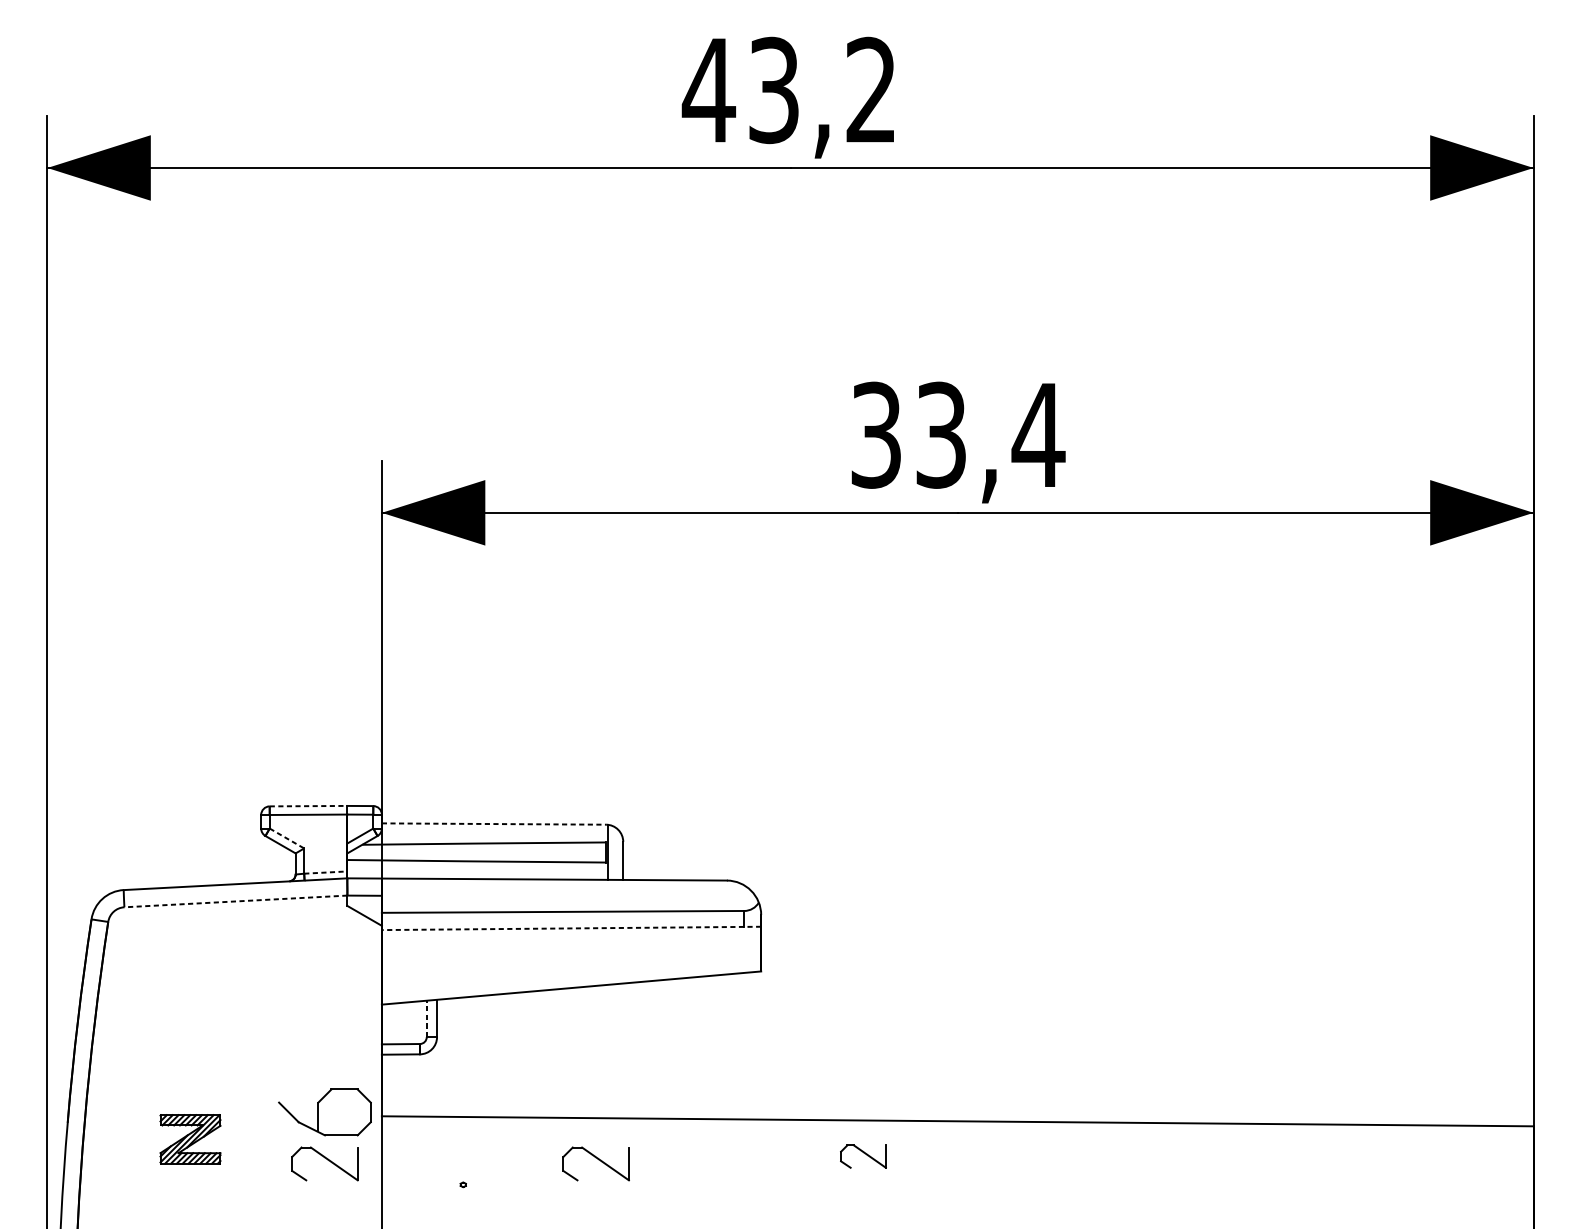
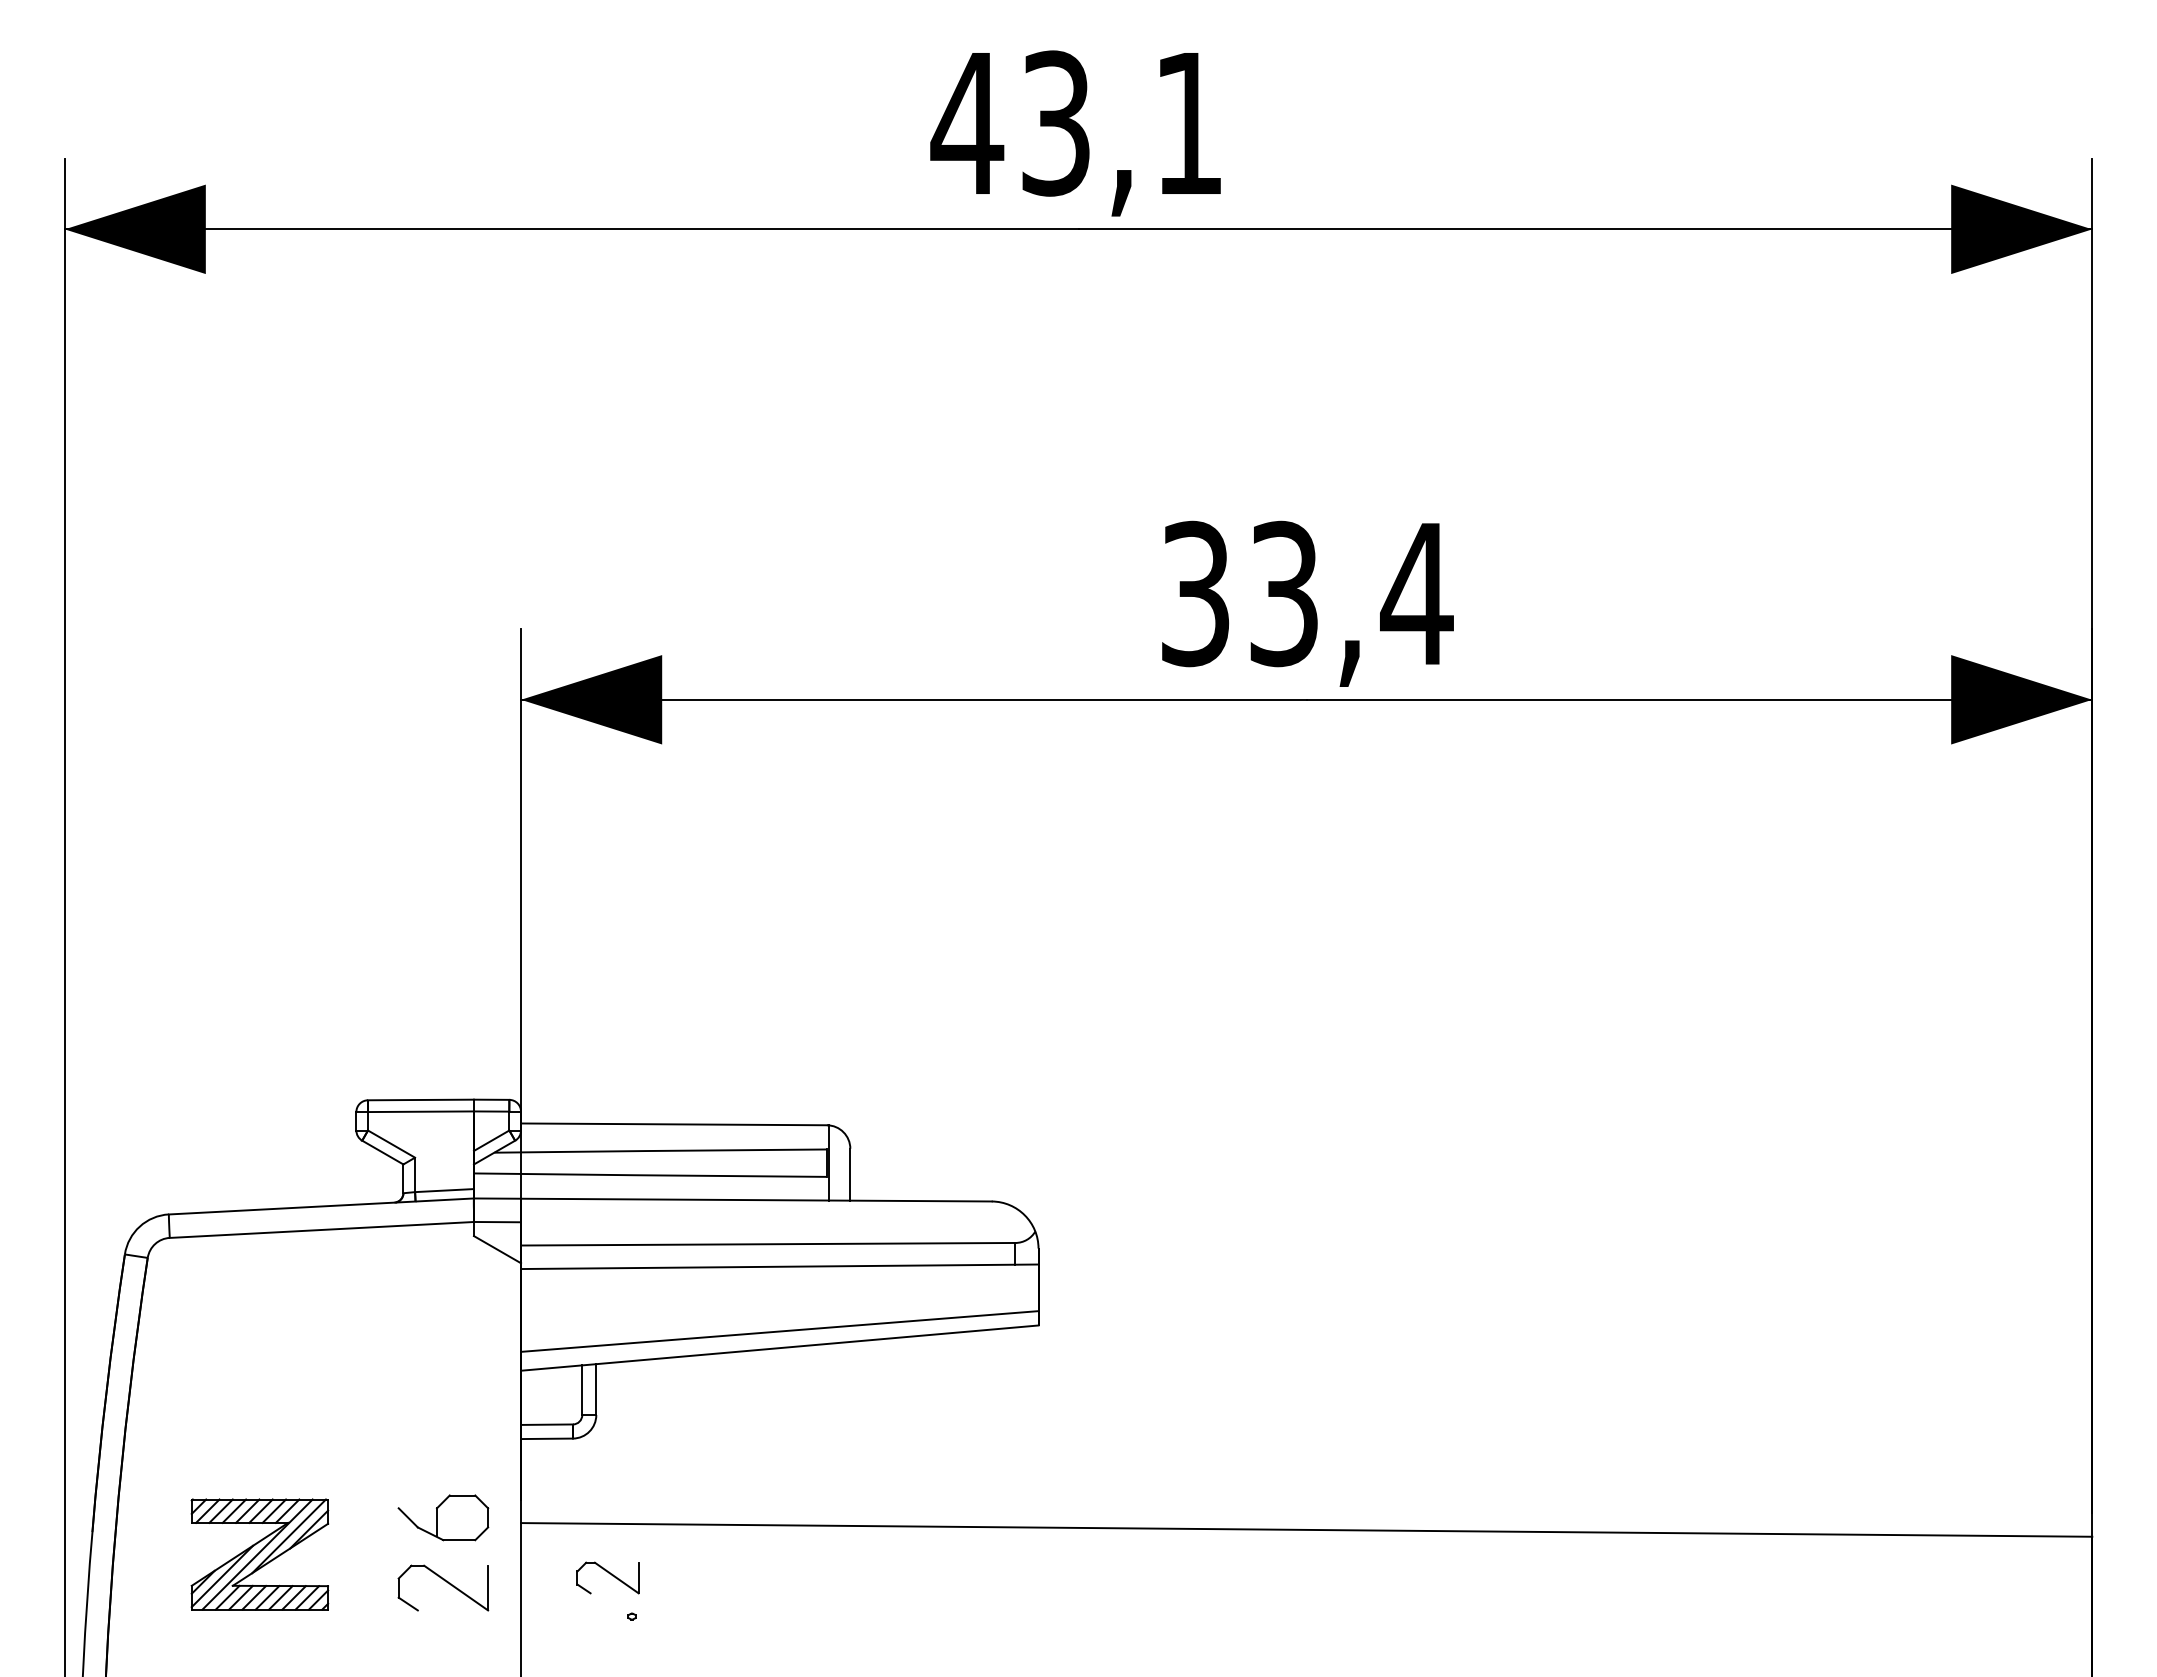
text: (870, 88) -> (1187, 121), 43,2 -> 43,1
line: (308, 805) -> (421, 1099), dashed -> solid
line: (493, 824) -> (673, 1124), dashed -> solid
line: (287, 838) -> (392, 1144), dashed -> solid
line: (326, 872) -> (445, 1190), dashed -> solid
line: (235, 901) -> (321, 1229), dashed -> solid
line: (571, 928) -> (779, 1266), dashed -> solid
line: (571, 975) -> (779, 1331), added
line: (426, 1019) -> (582, 1390), dashed -> solid
part: (325, 1112) -> (443, 1517), size x0.71
part: (190, 1139) -> (259, 1554), size x1.67
part: (863, 1156) -> (607, 1577), moved
part: (596, 1163) -> (813, 1587), removed

